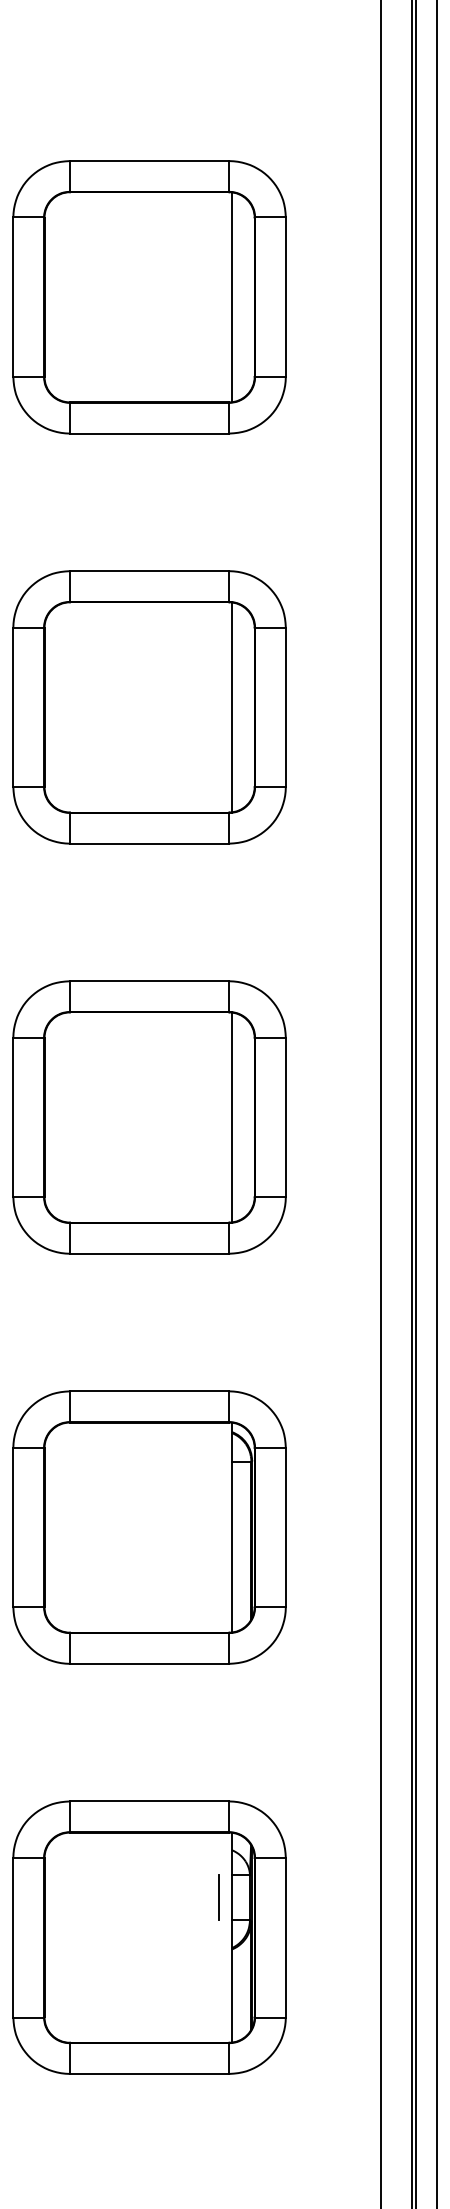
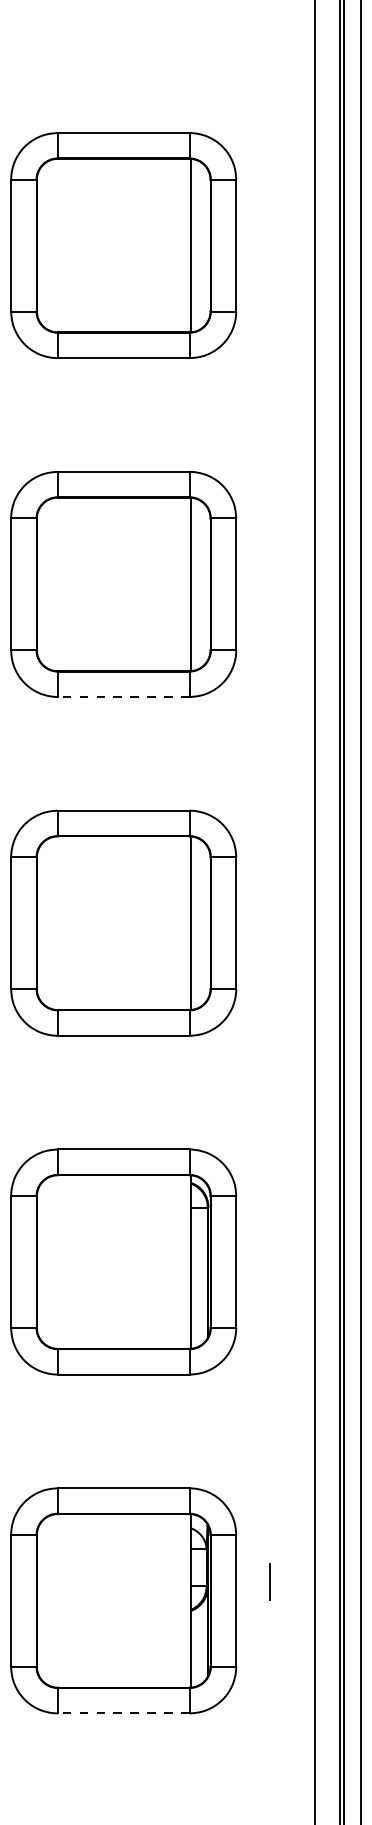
line: (149, 843) -> (123, 696), solid -> dashed
line: (218, 1897) -> (269, 1581), moved
line: (149, 2073) -> (123, 1713), solid -> dashed

